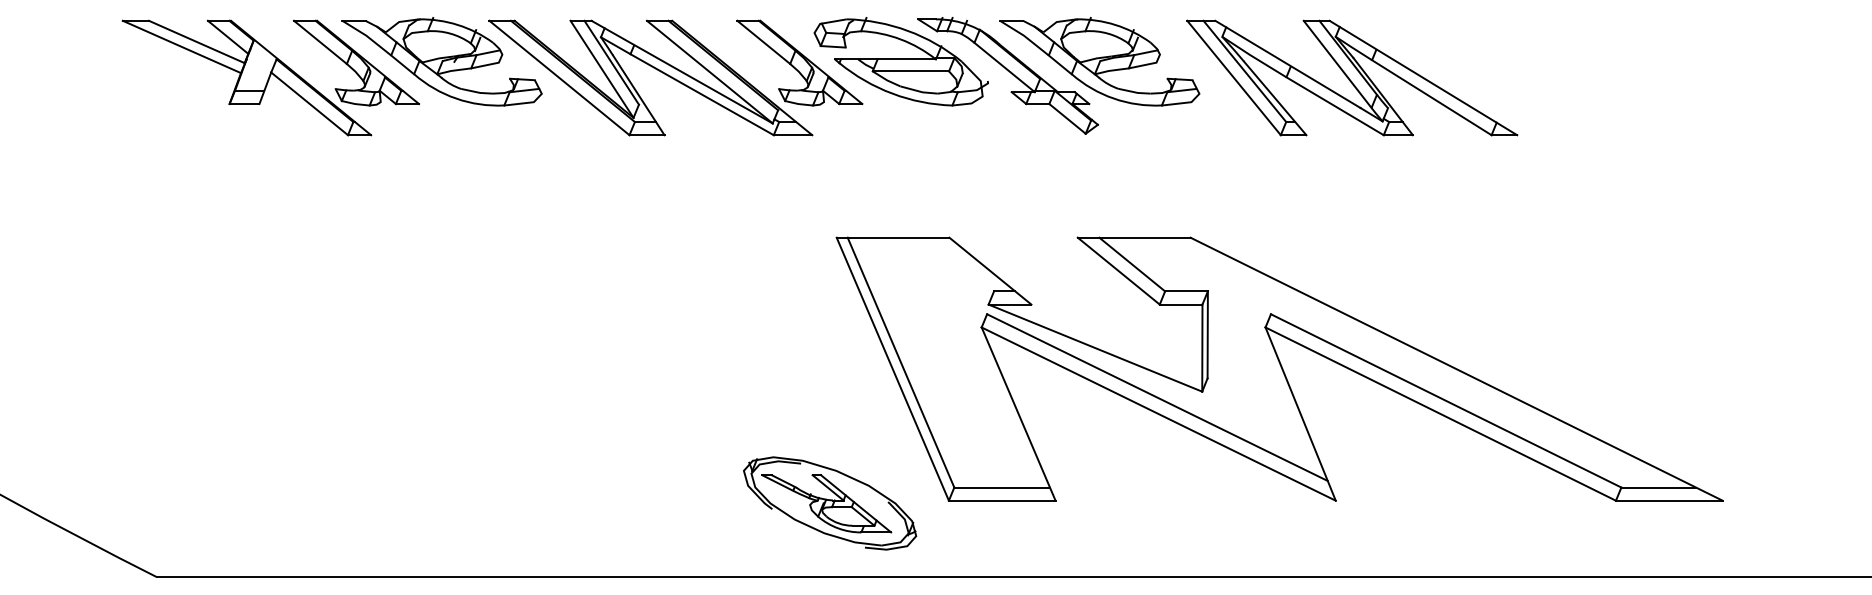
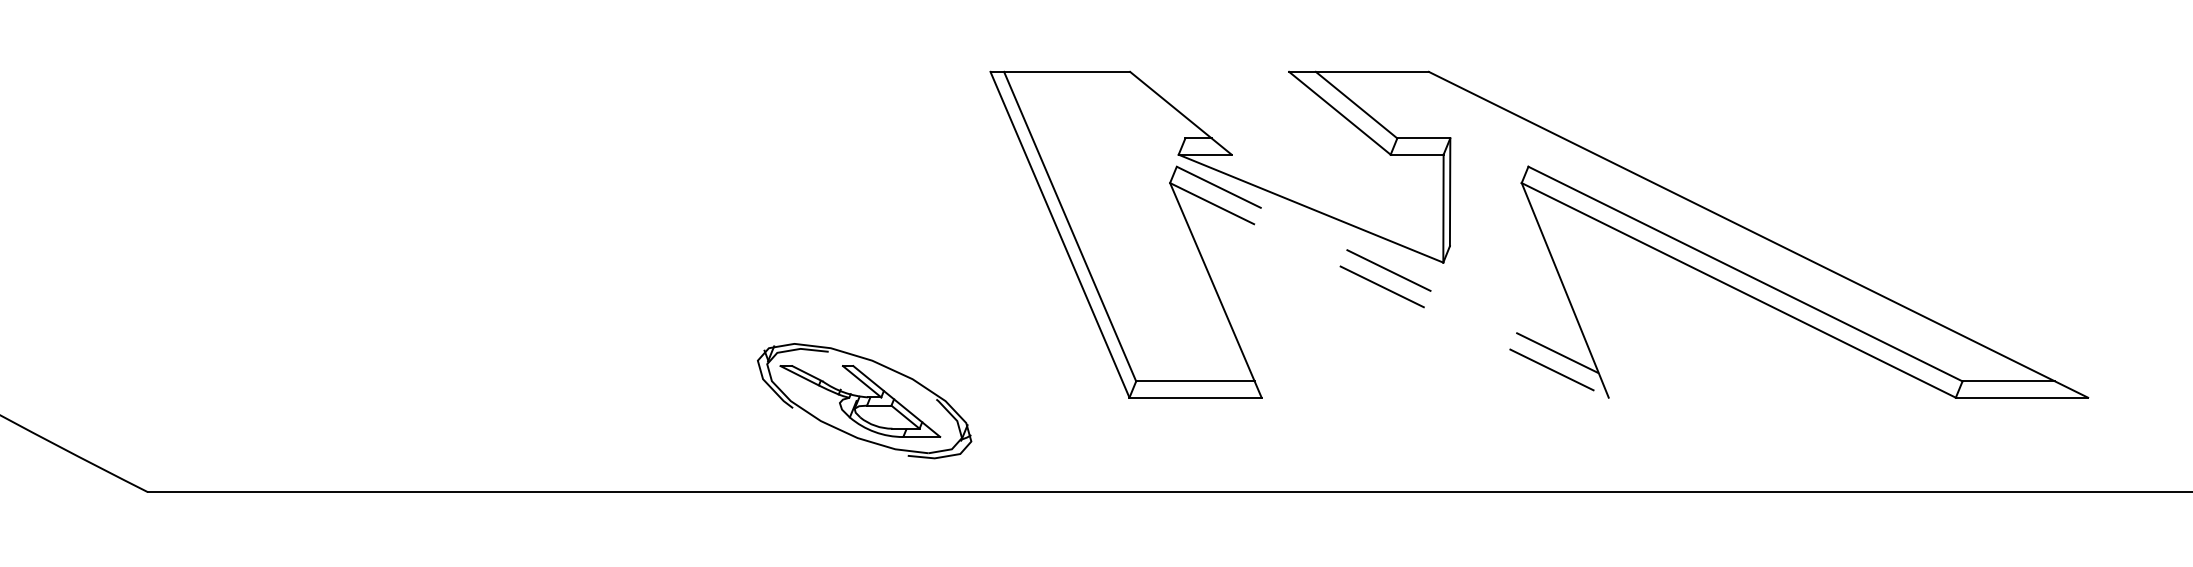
line: (1157, 397) -> (1387, 269), solid -> dashed
line: (1159, 414) -> (1390, 290), solid -> dashed
part: (830, 503) -> (865, 401), moved

